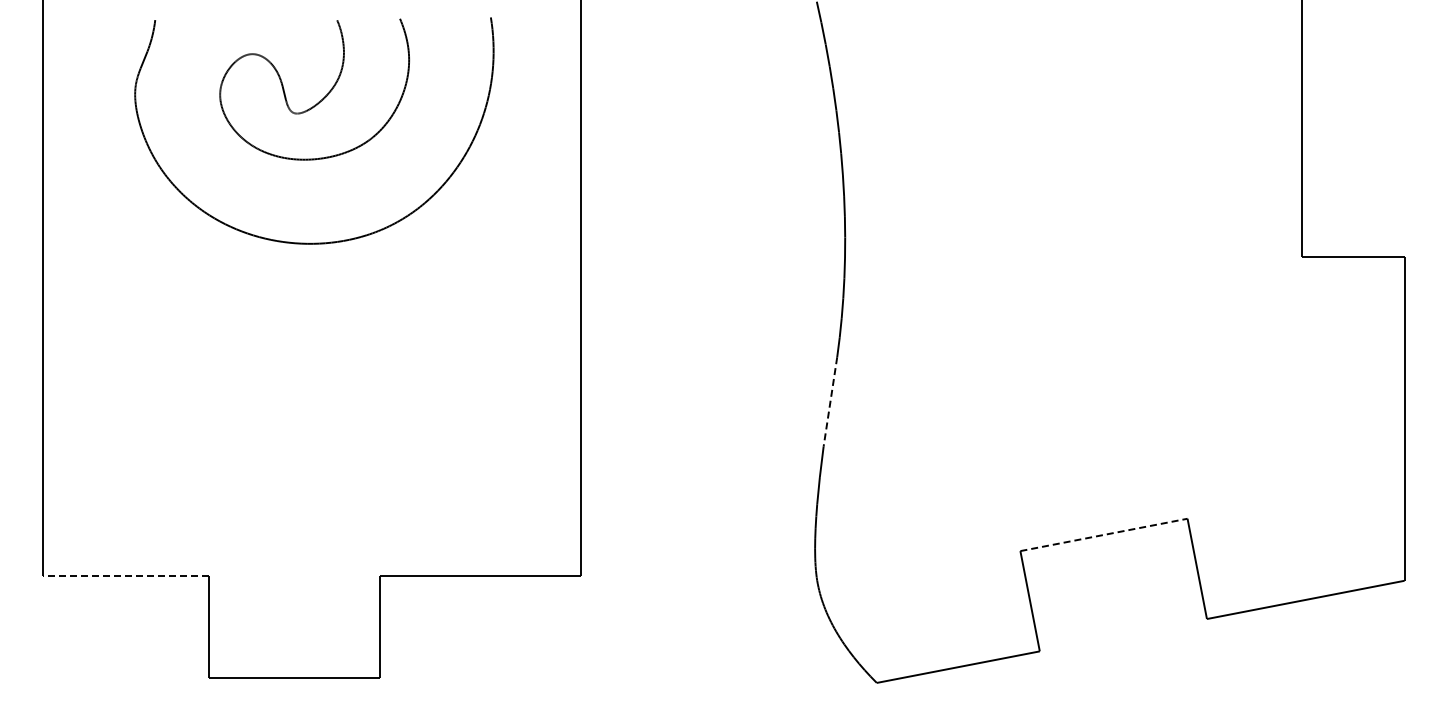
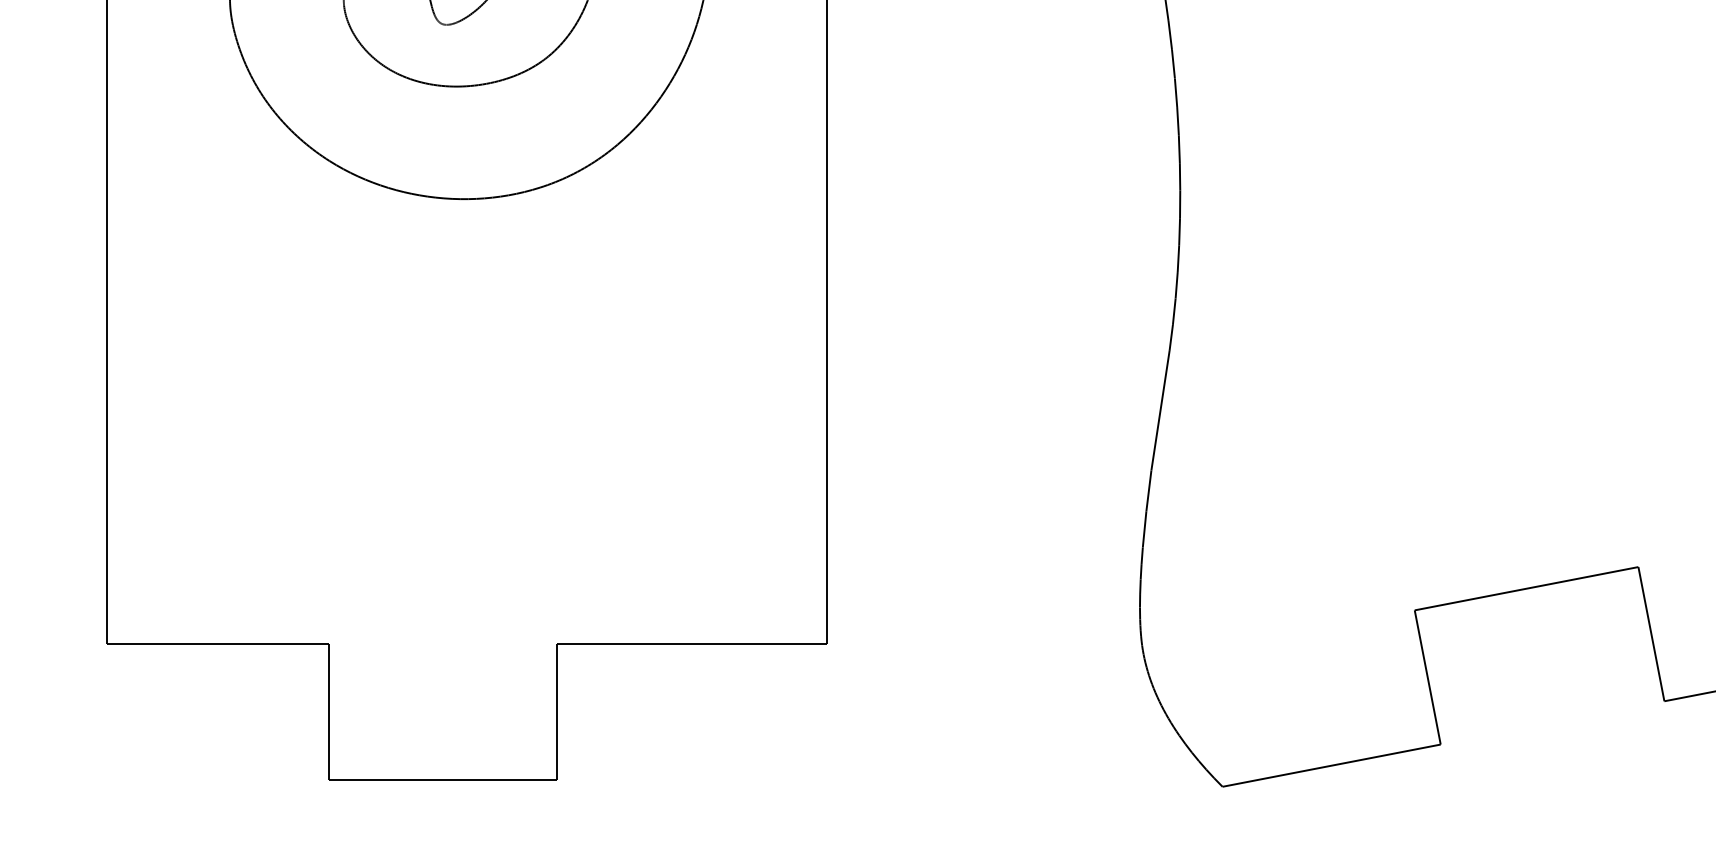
line: (830, 402) -> (1160, 411), dashed -> solid
line: (1104, 534) -> (1527, 588), dashed -> solid
line: (125, 575) -> (217, 643), dashed -> solid

